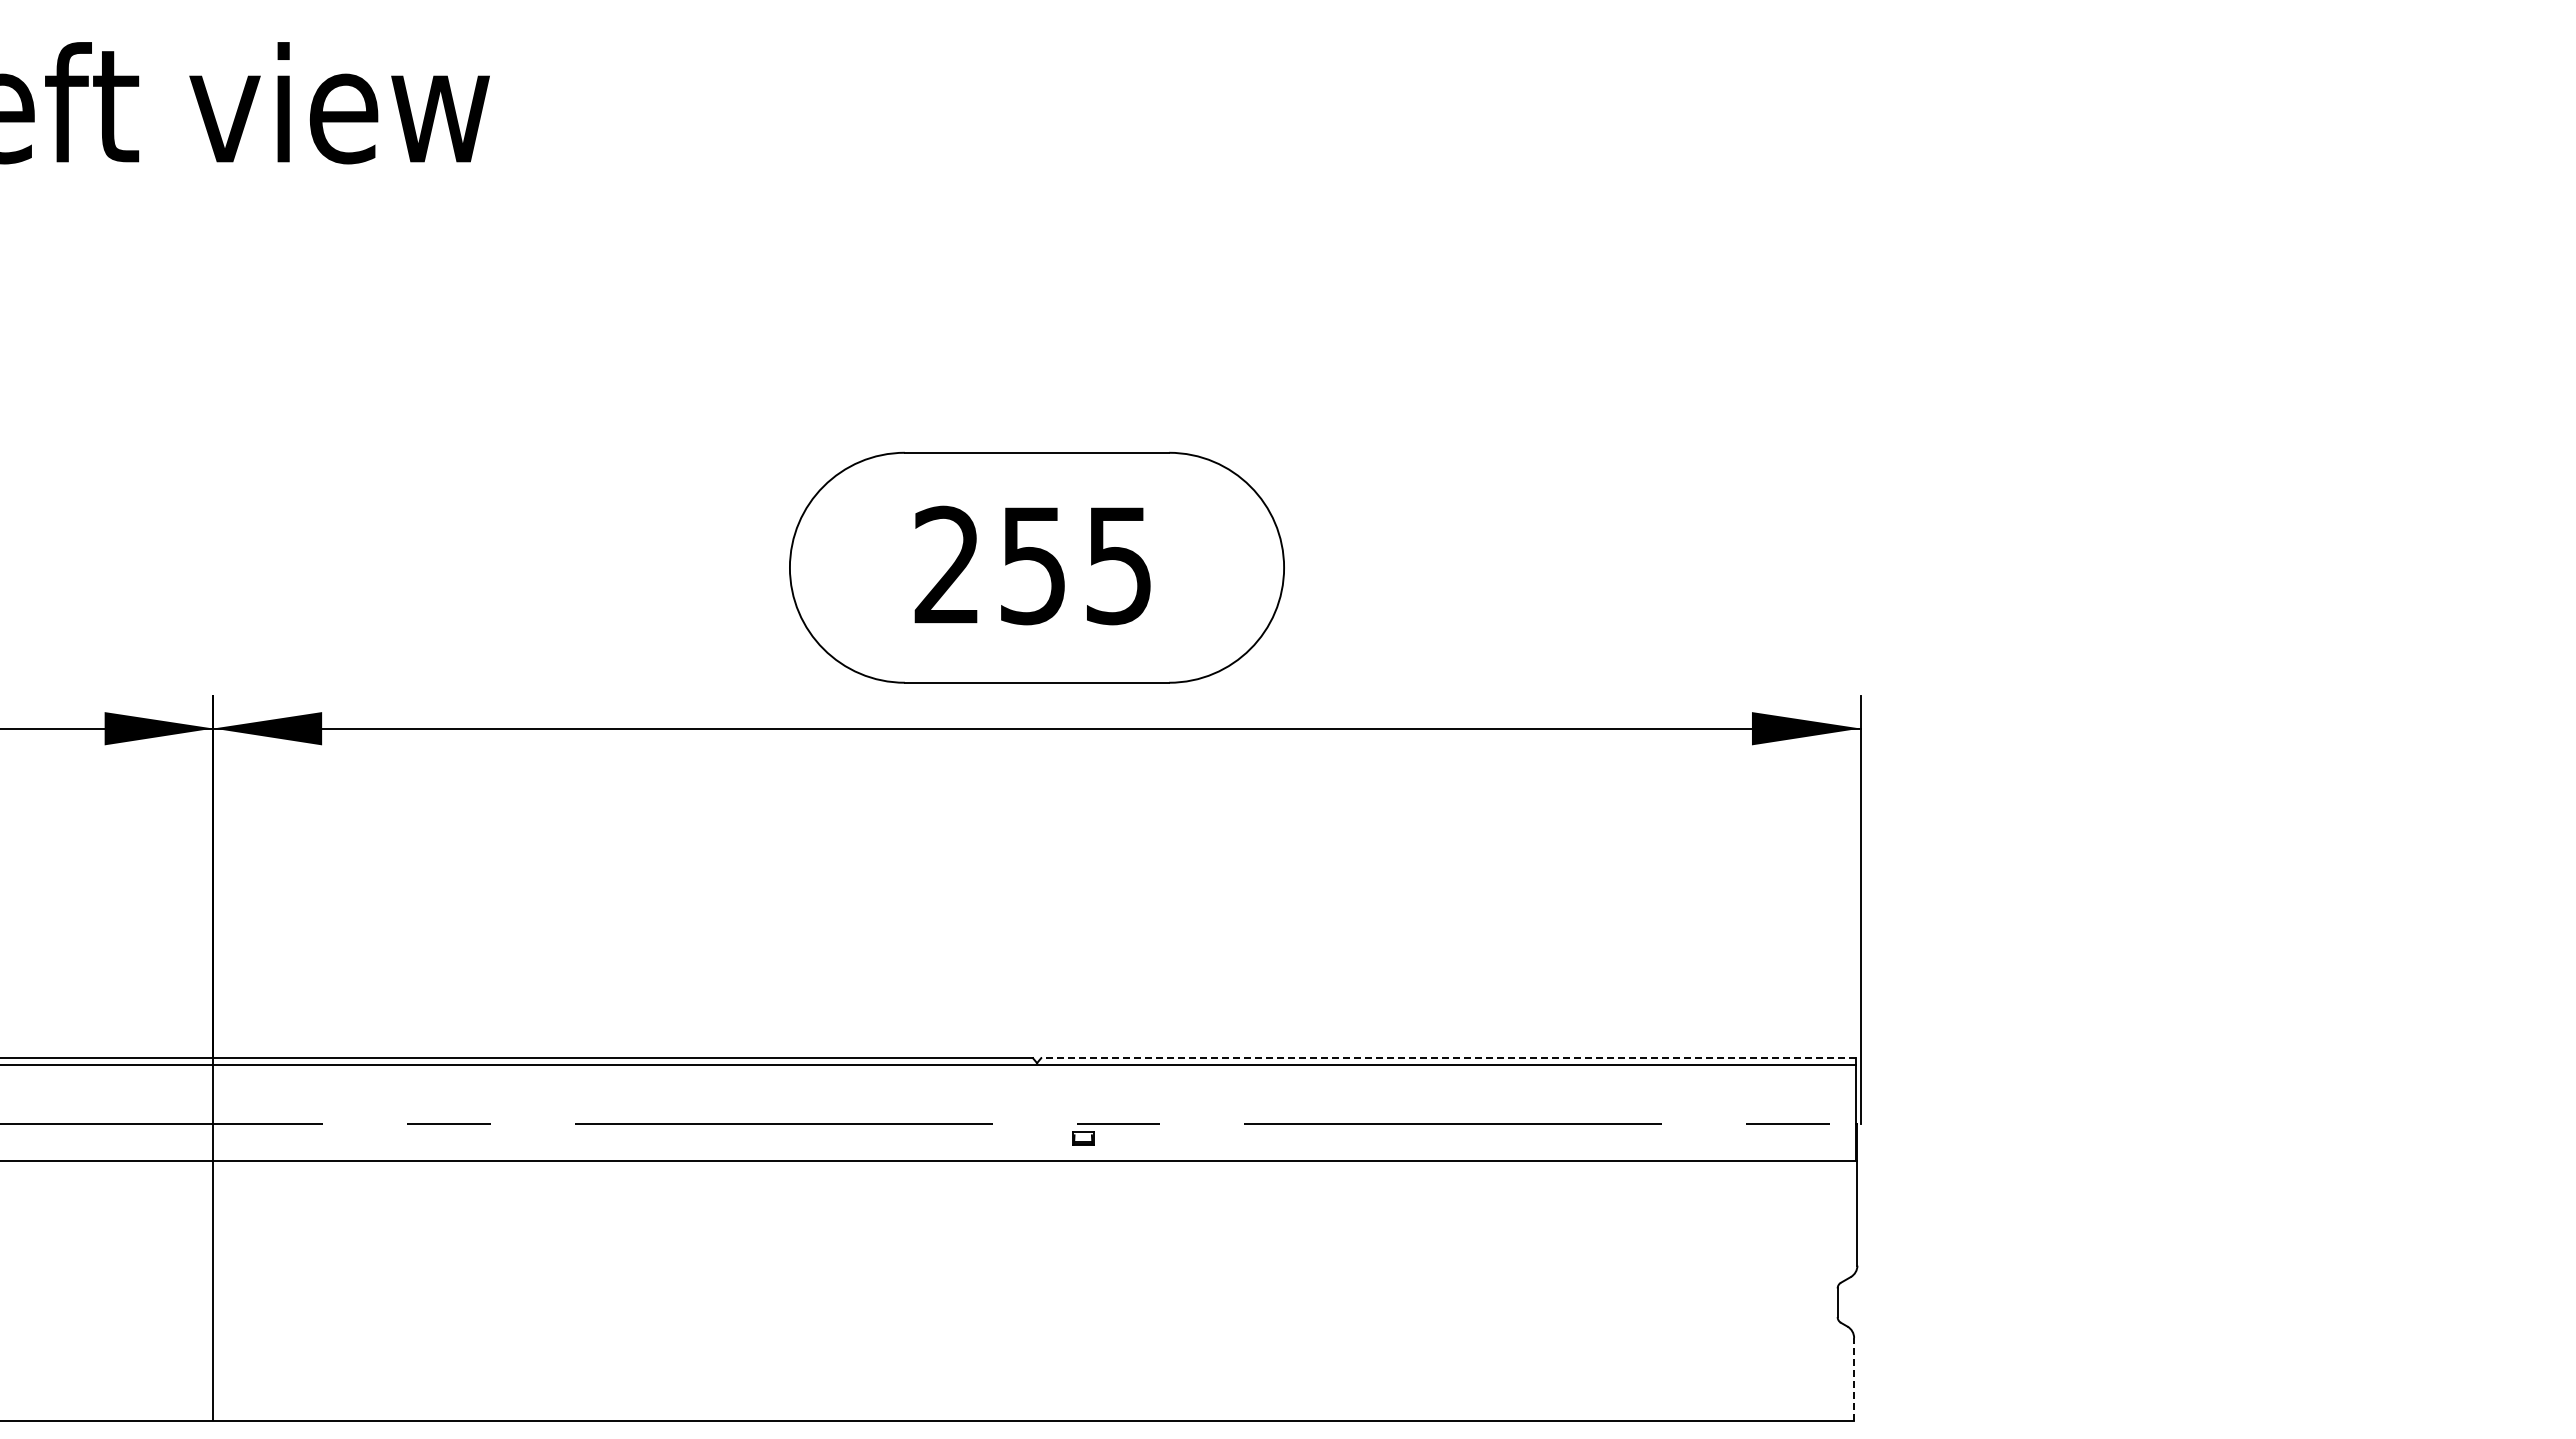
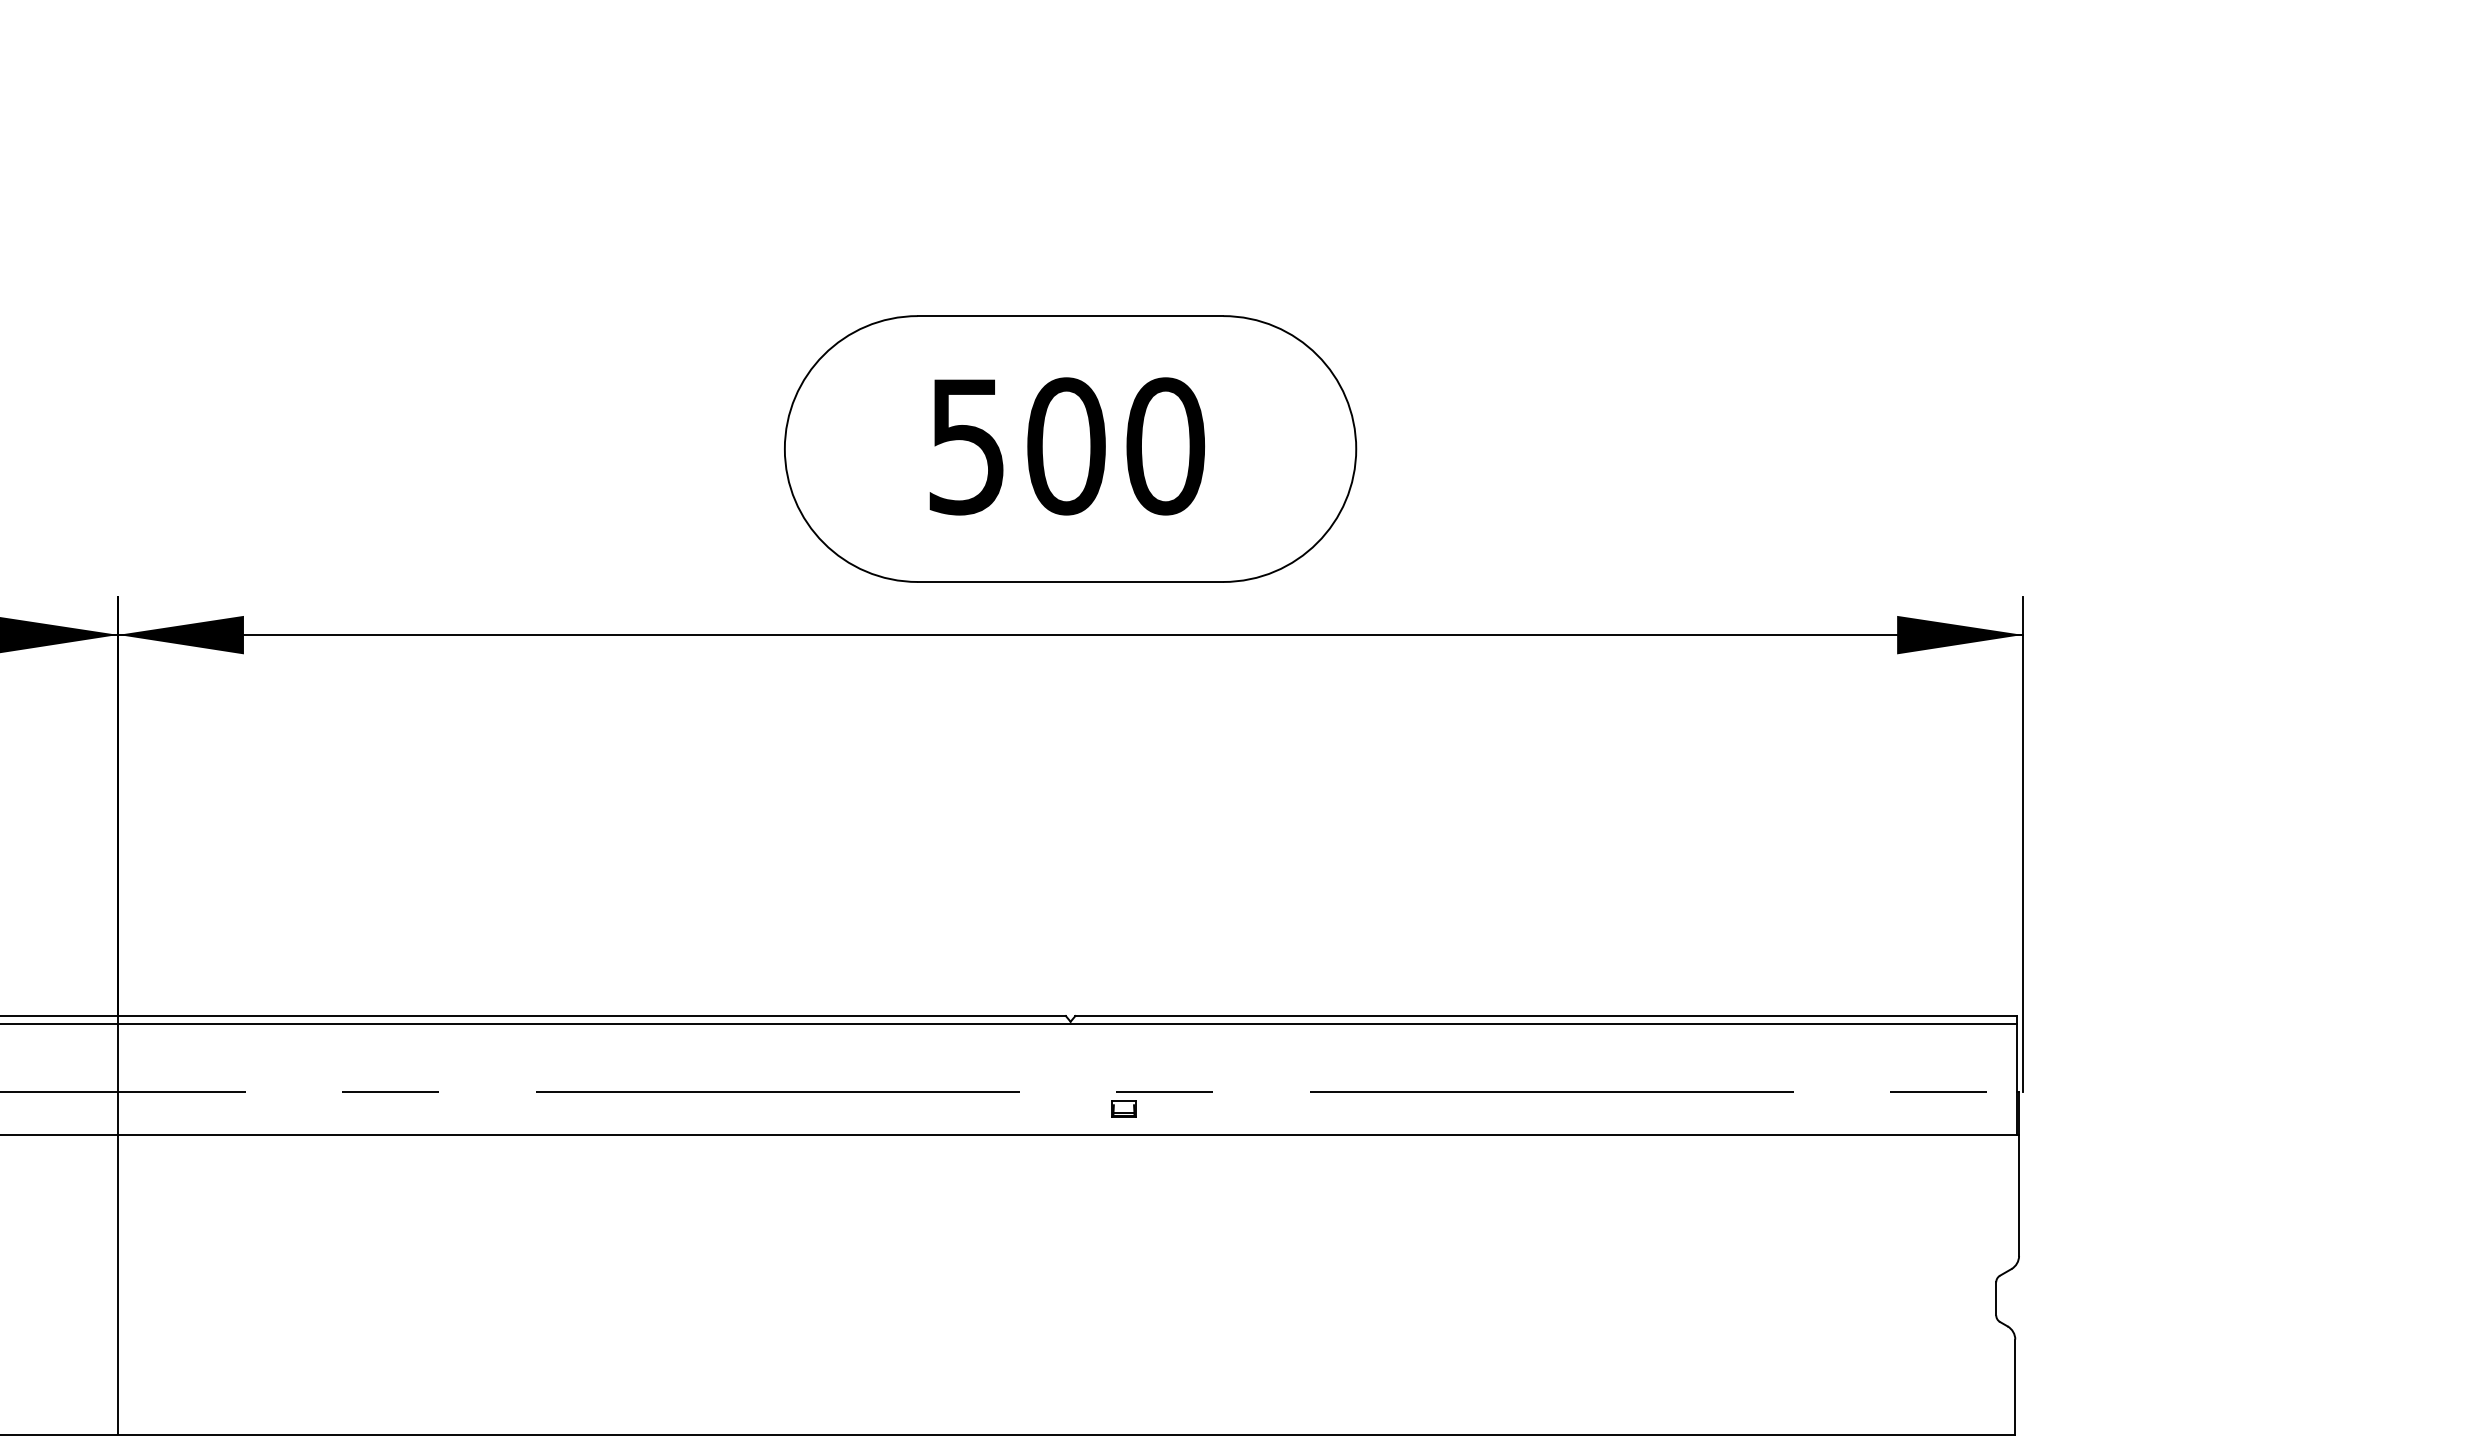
text: (1033, 565) -> (1066, 446), 255 -> 500
line: (1448, 1058) -> (1546, 1016), dashed -> solid
line: (1854, 1378) -> (2015, 1386), dashed -> solid

